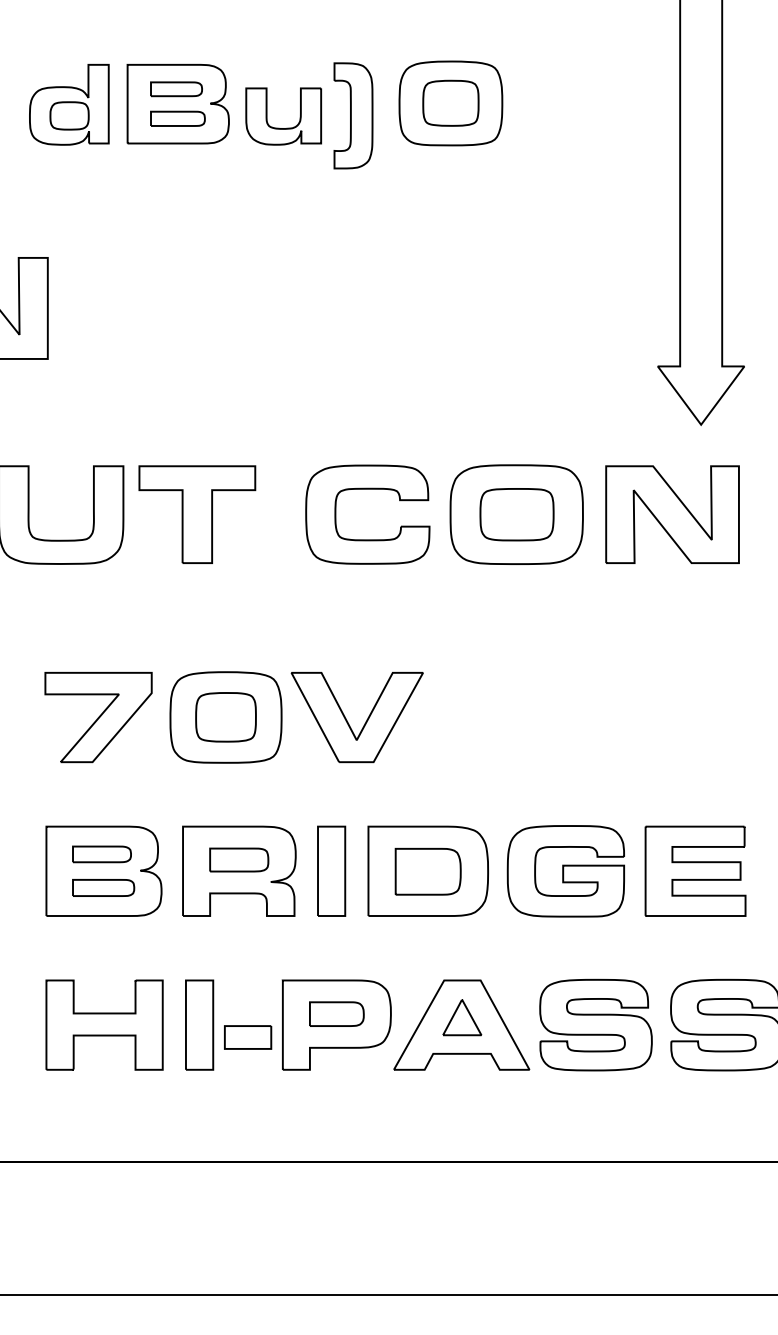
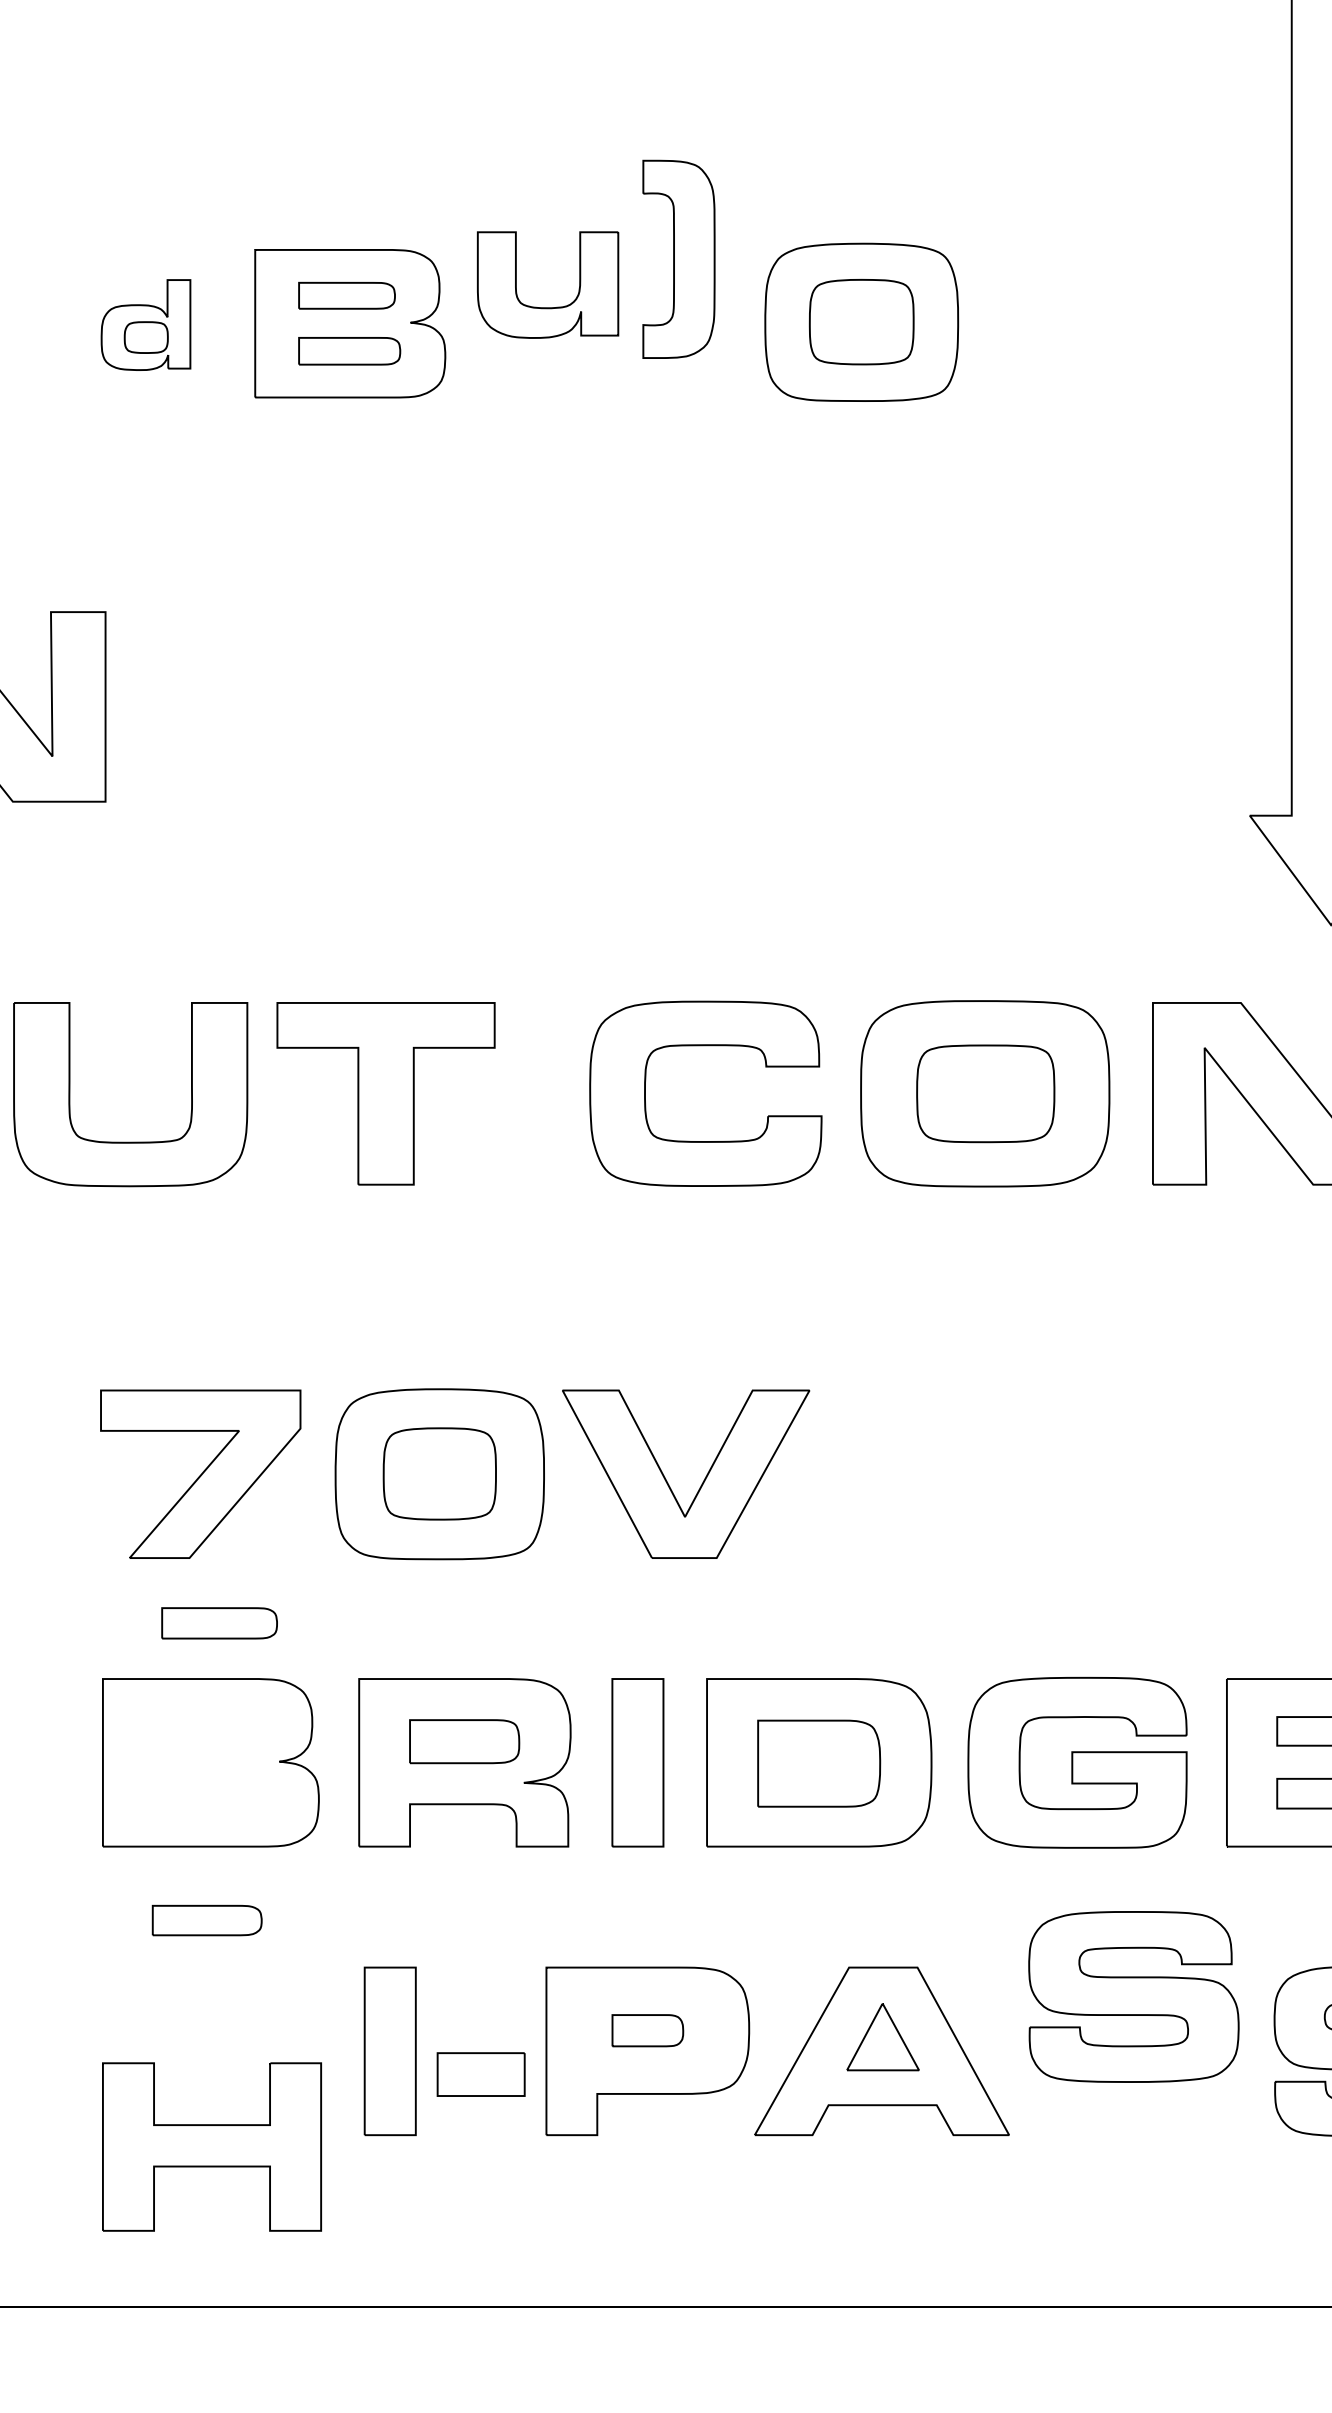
part: (69, 104) -> (146, 324), size x0.6
part: (353, 115) -> (678, 258), moved
part: (286, 127) -> (553, 305), moved
part: (101, 854) -> (206, 1920), moved
part: (103, 887) -> (219, 1622), moved
part: (336, 1013) -> (647, 2029), size x0.7
part: (104, 1024) -> (211, 2145), moved
part: (595, 1024) -> (1132, 1995), moved

